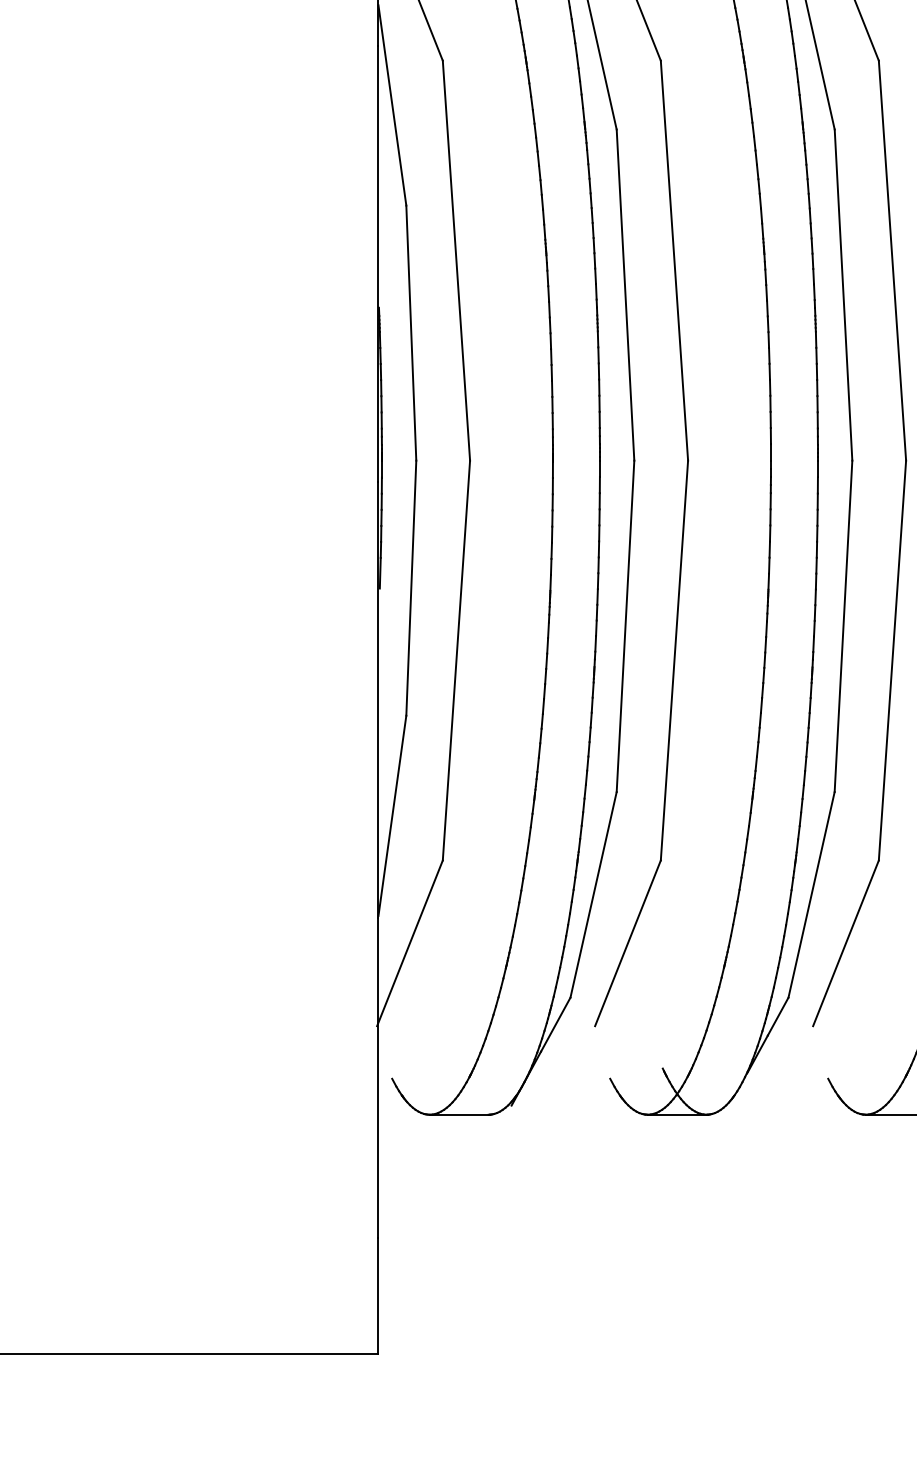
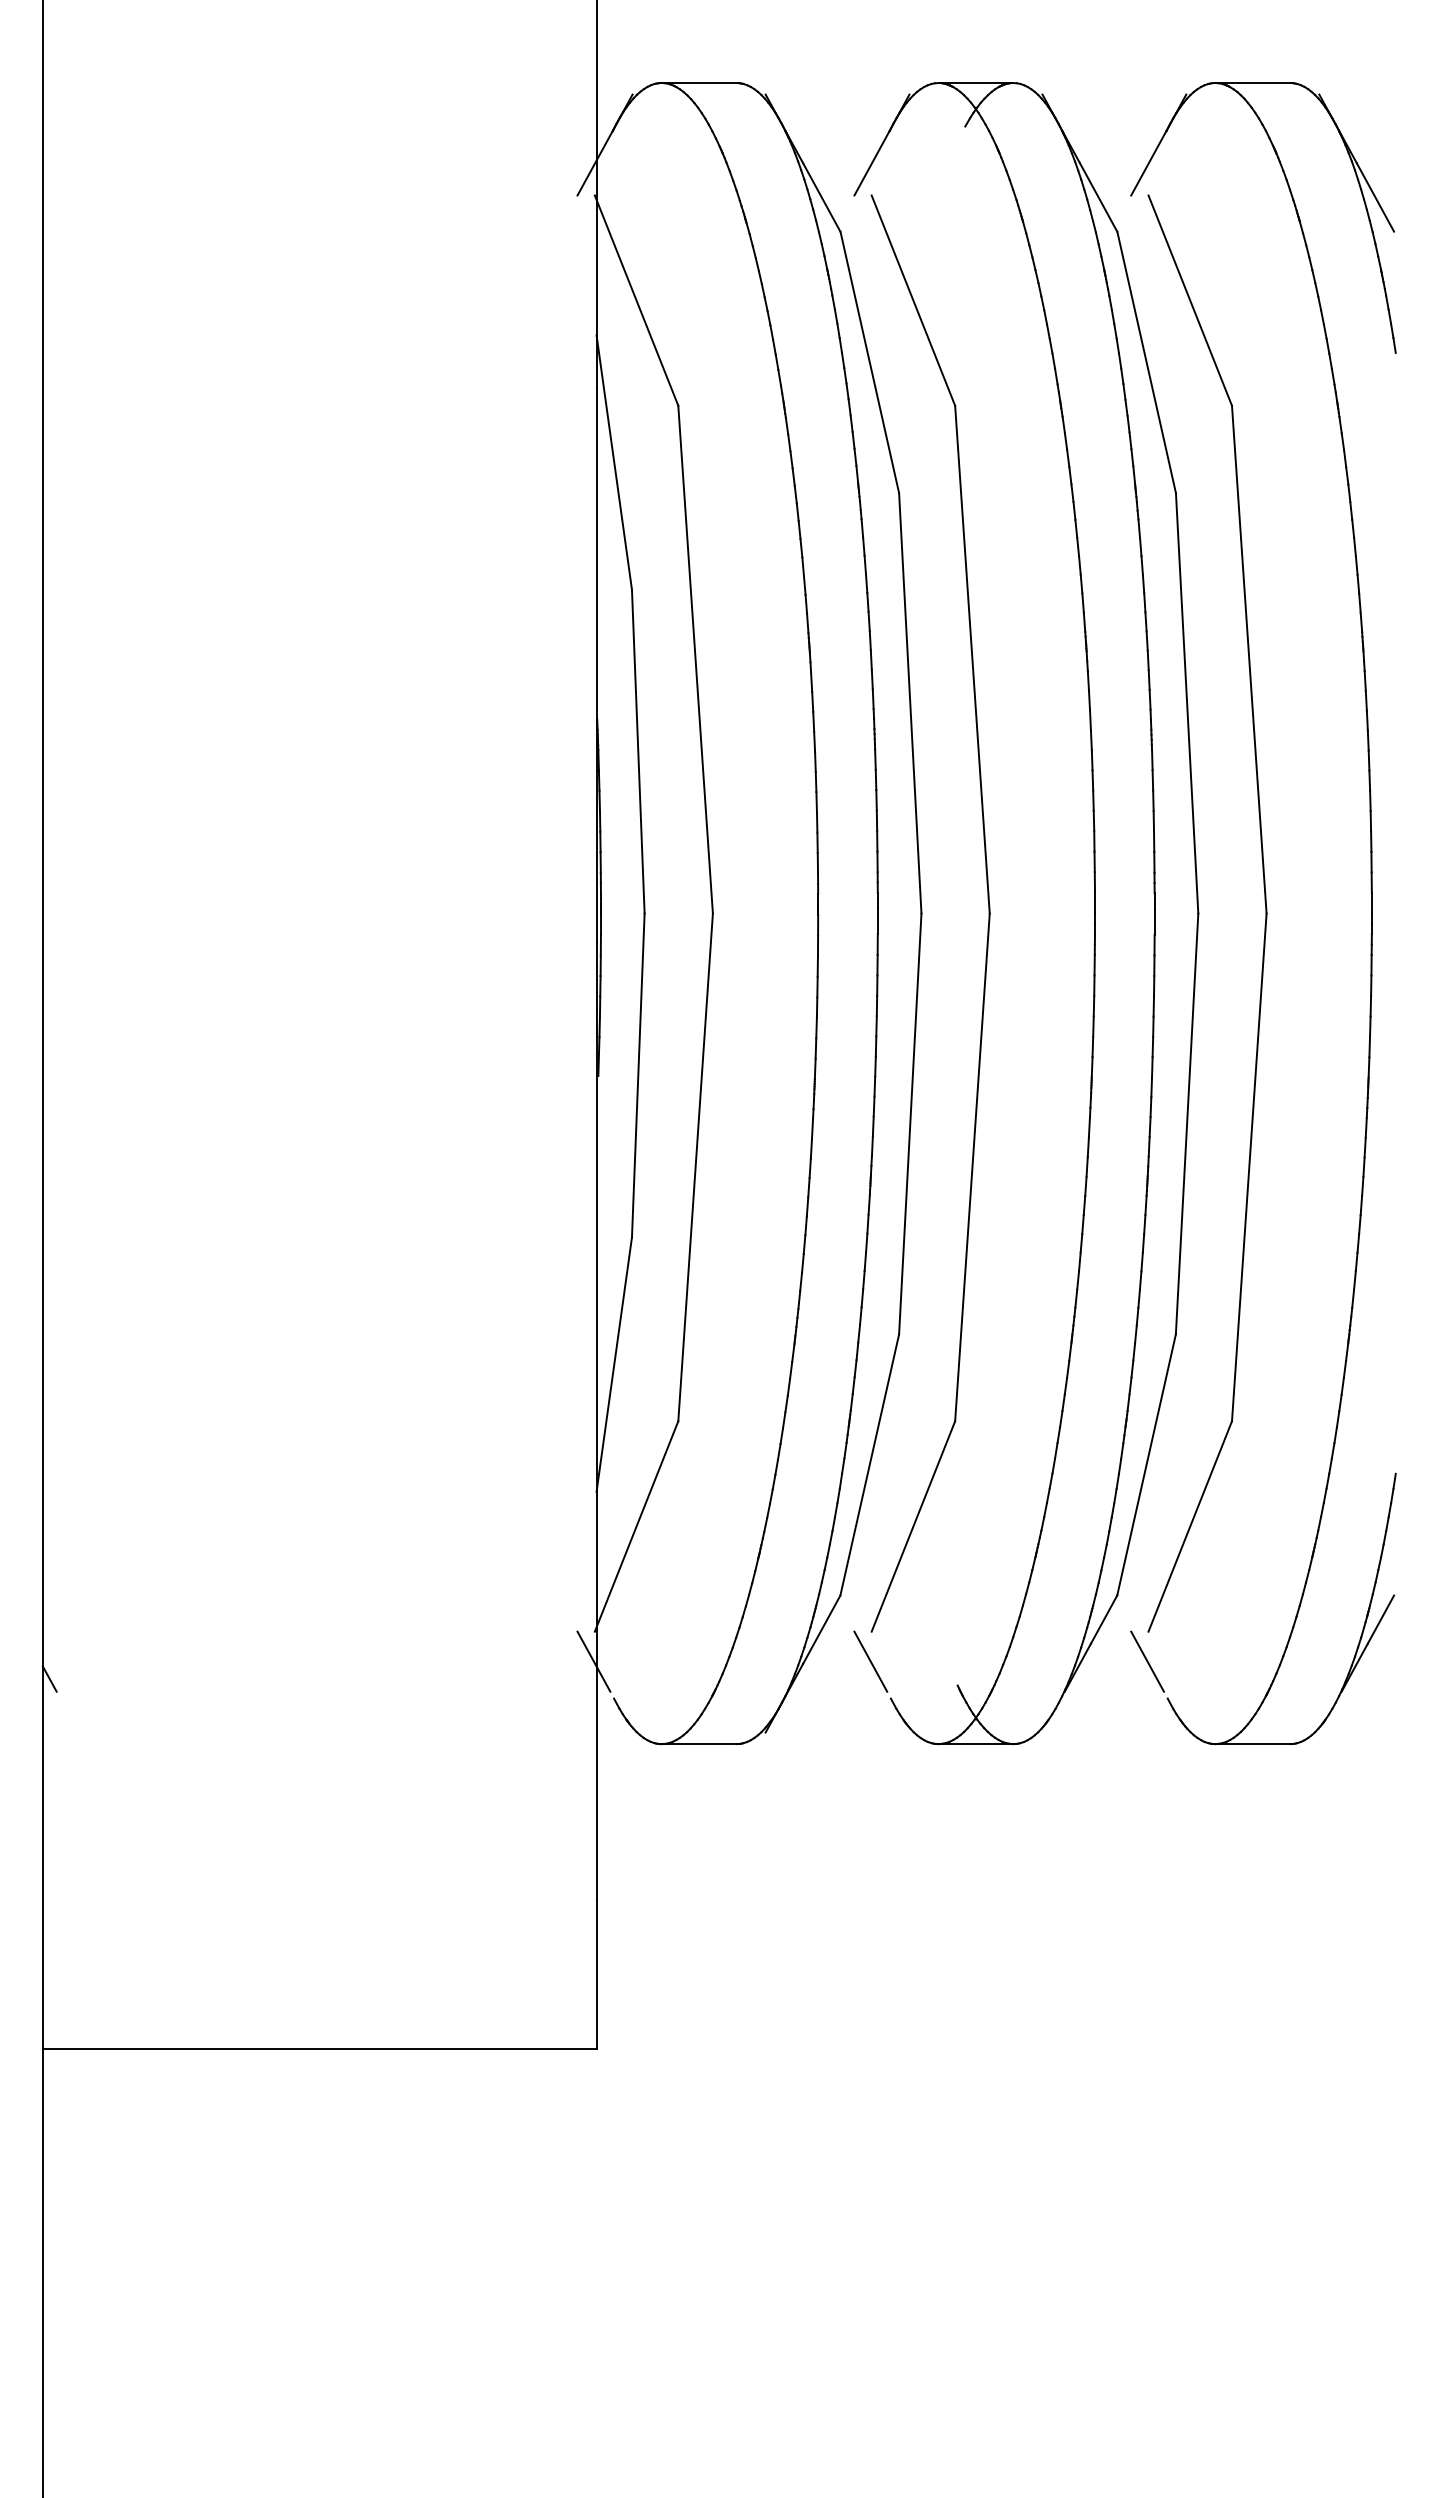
line: (376, 1049) -> (593, 1661), added
line: (594, 1049) -> (870, 1661), added
line: (812, 1049) -> (1147, 1661), added

